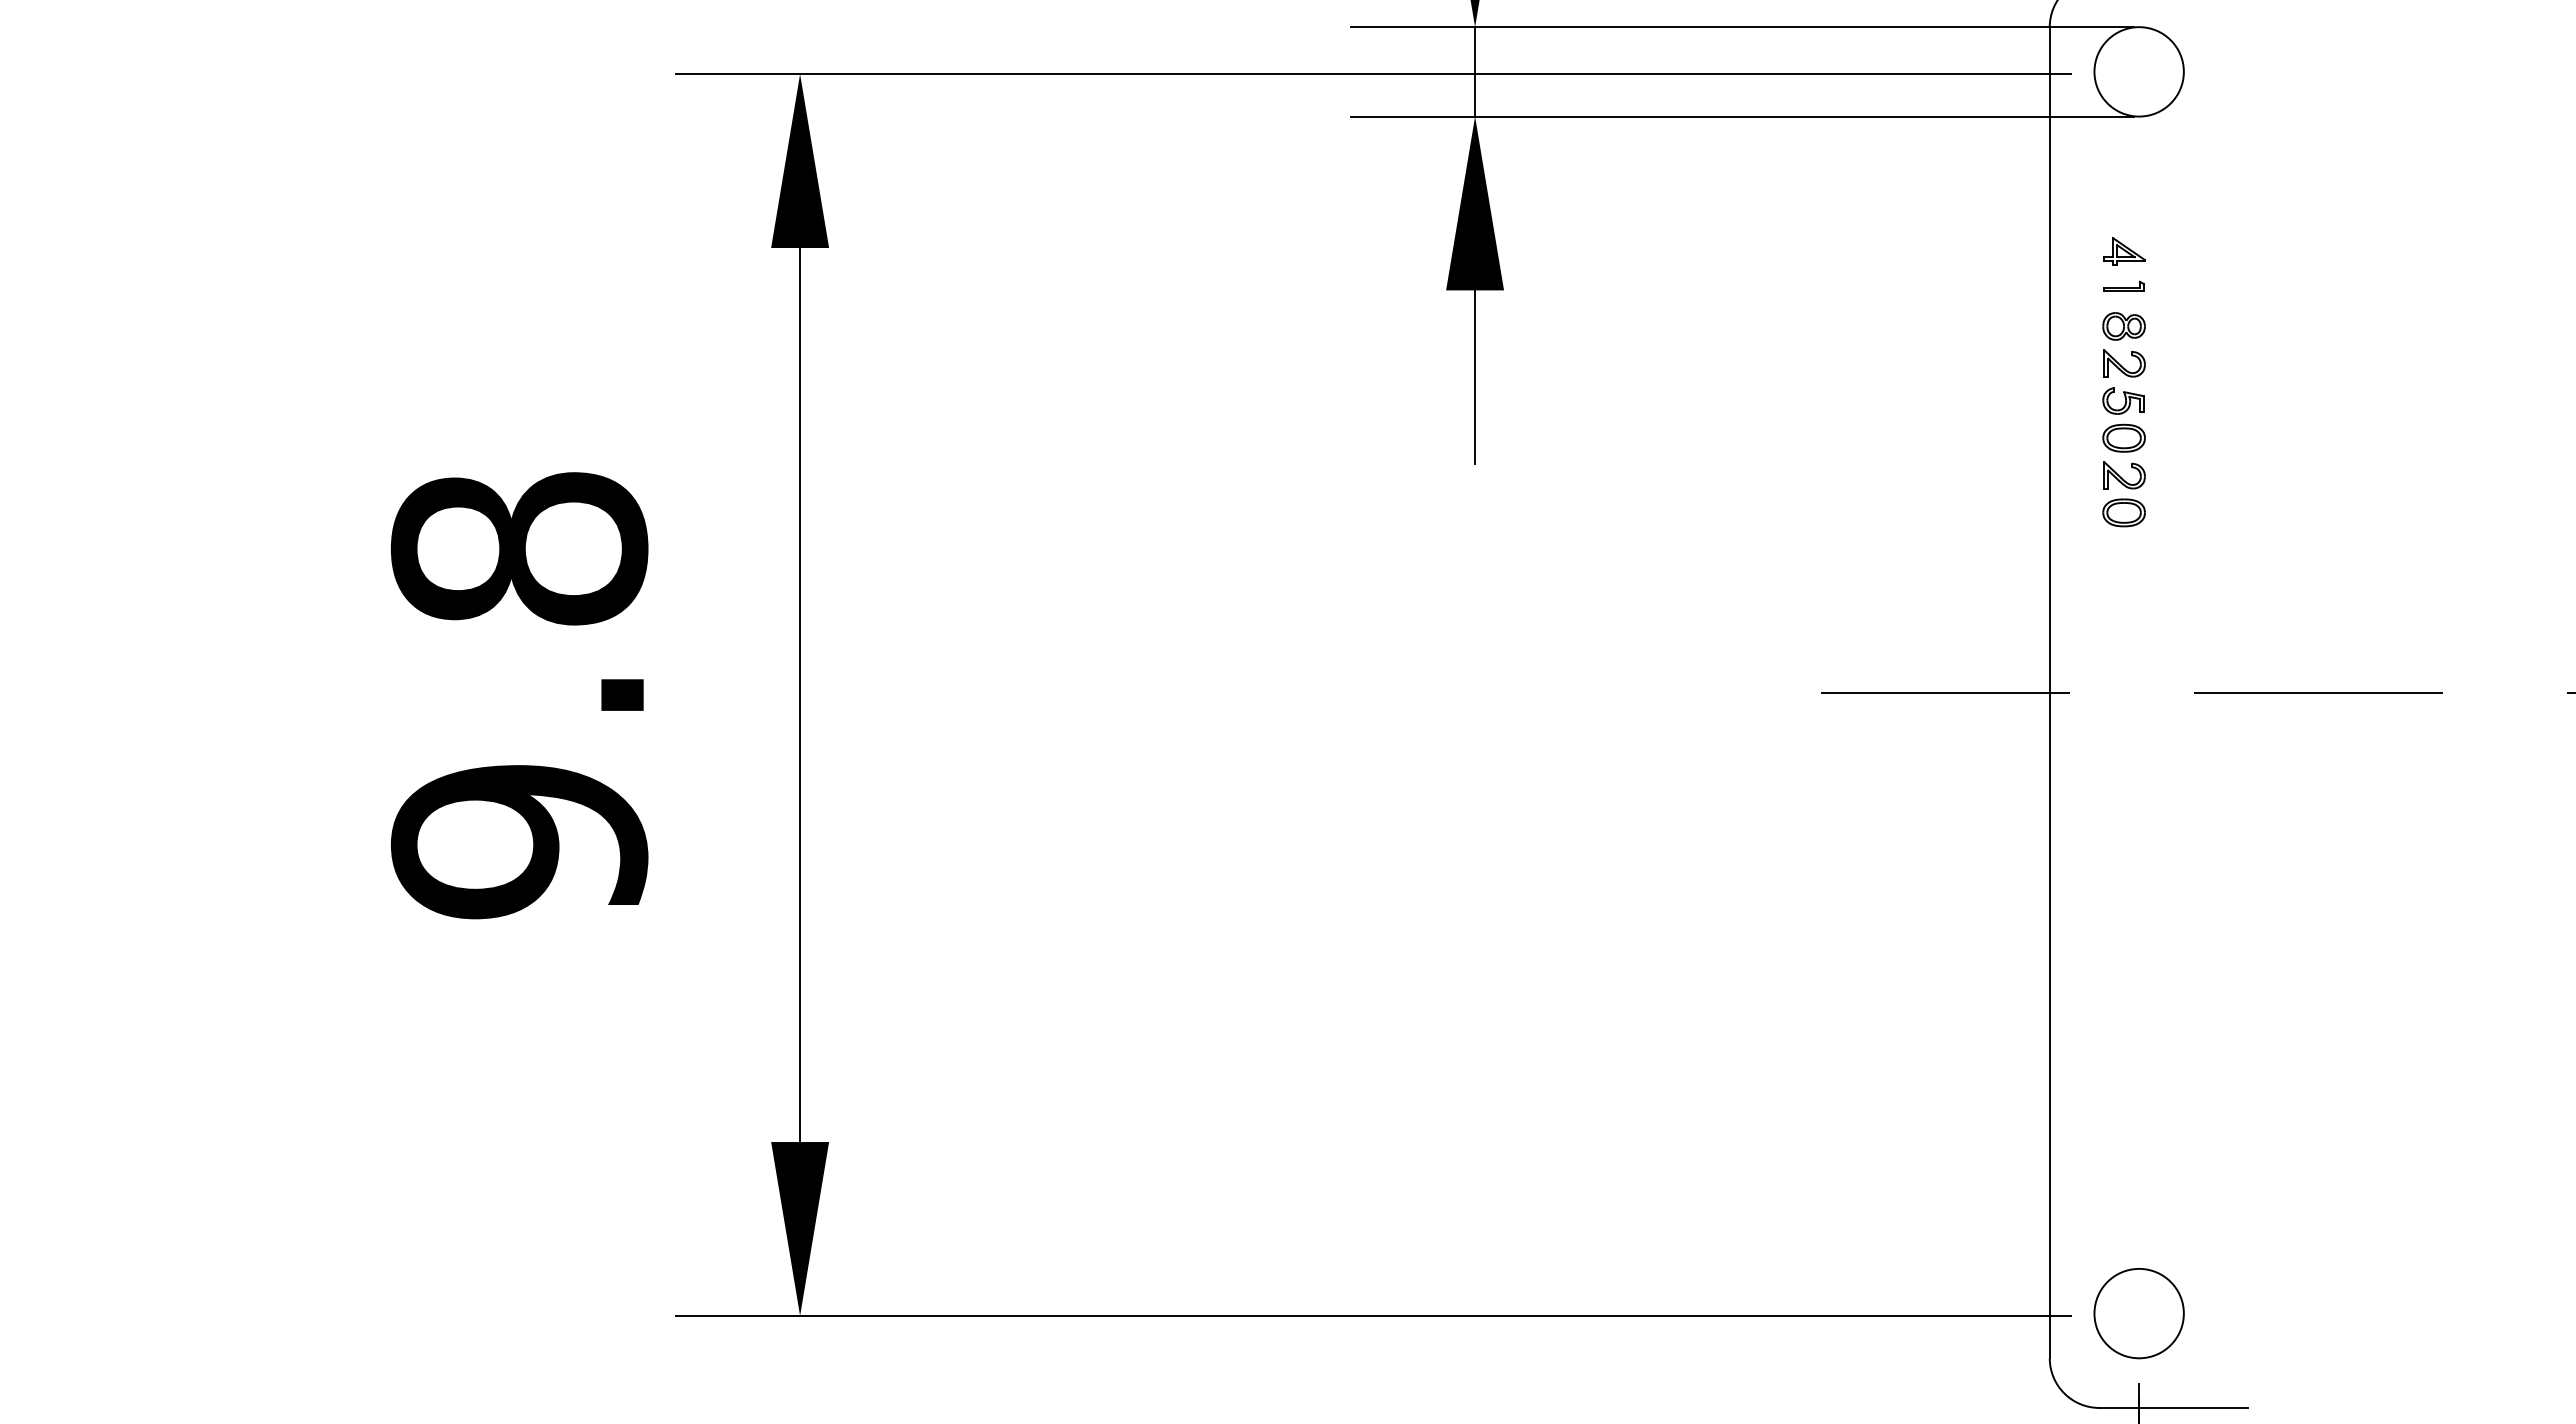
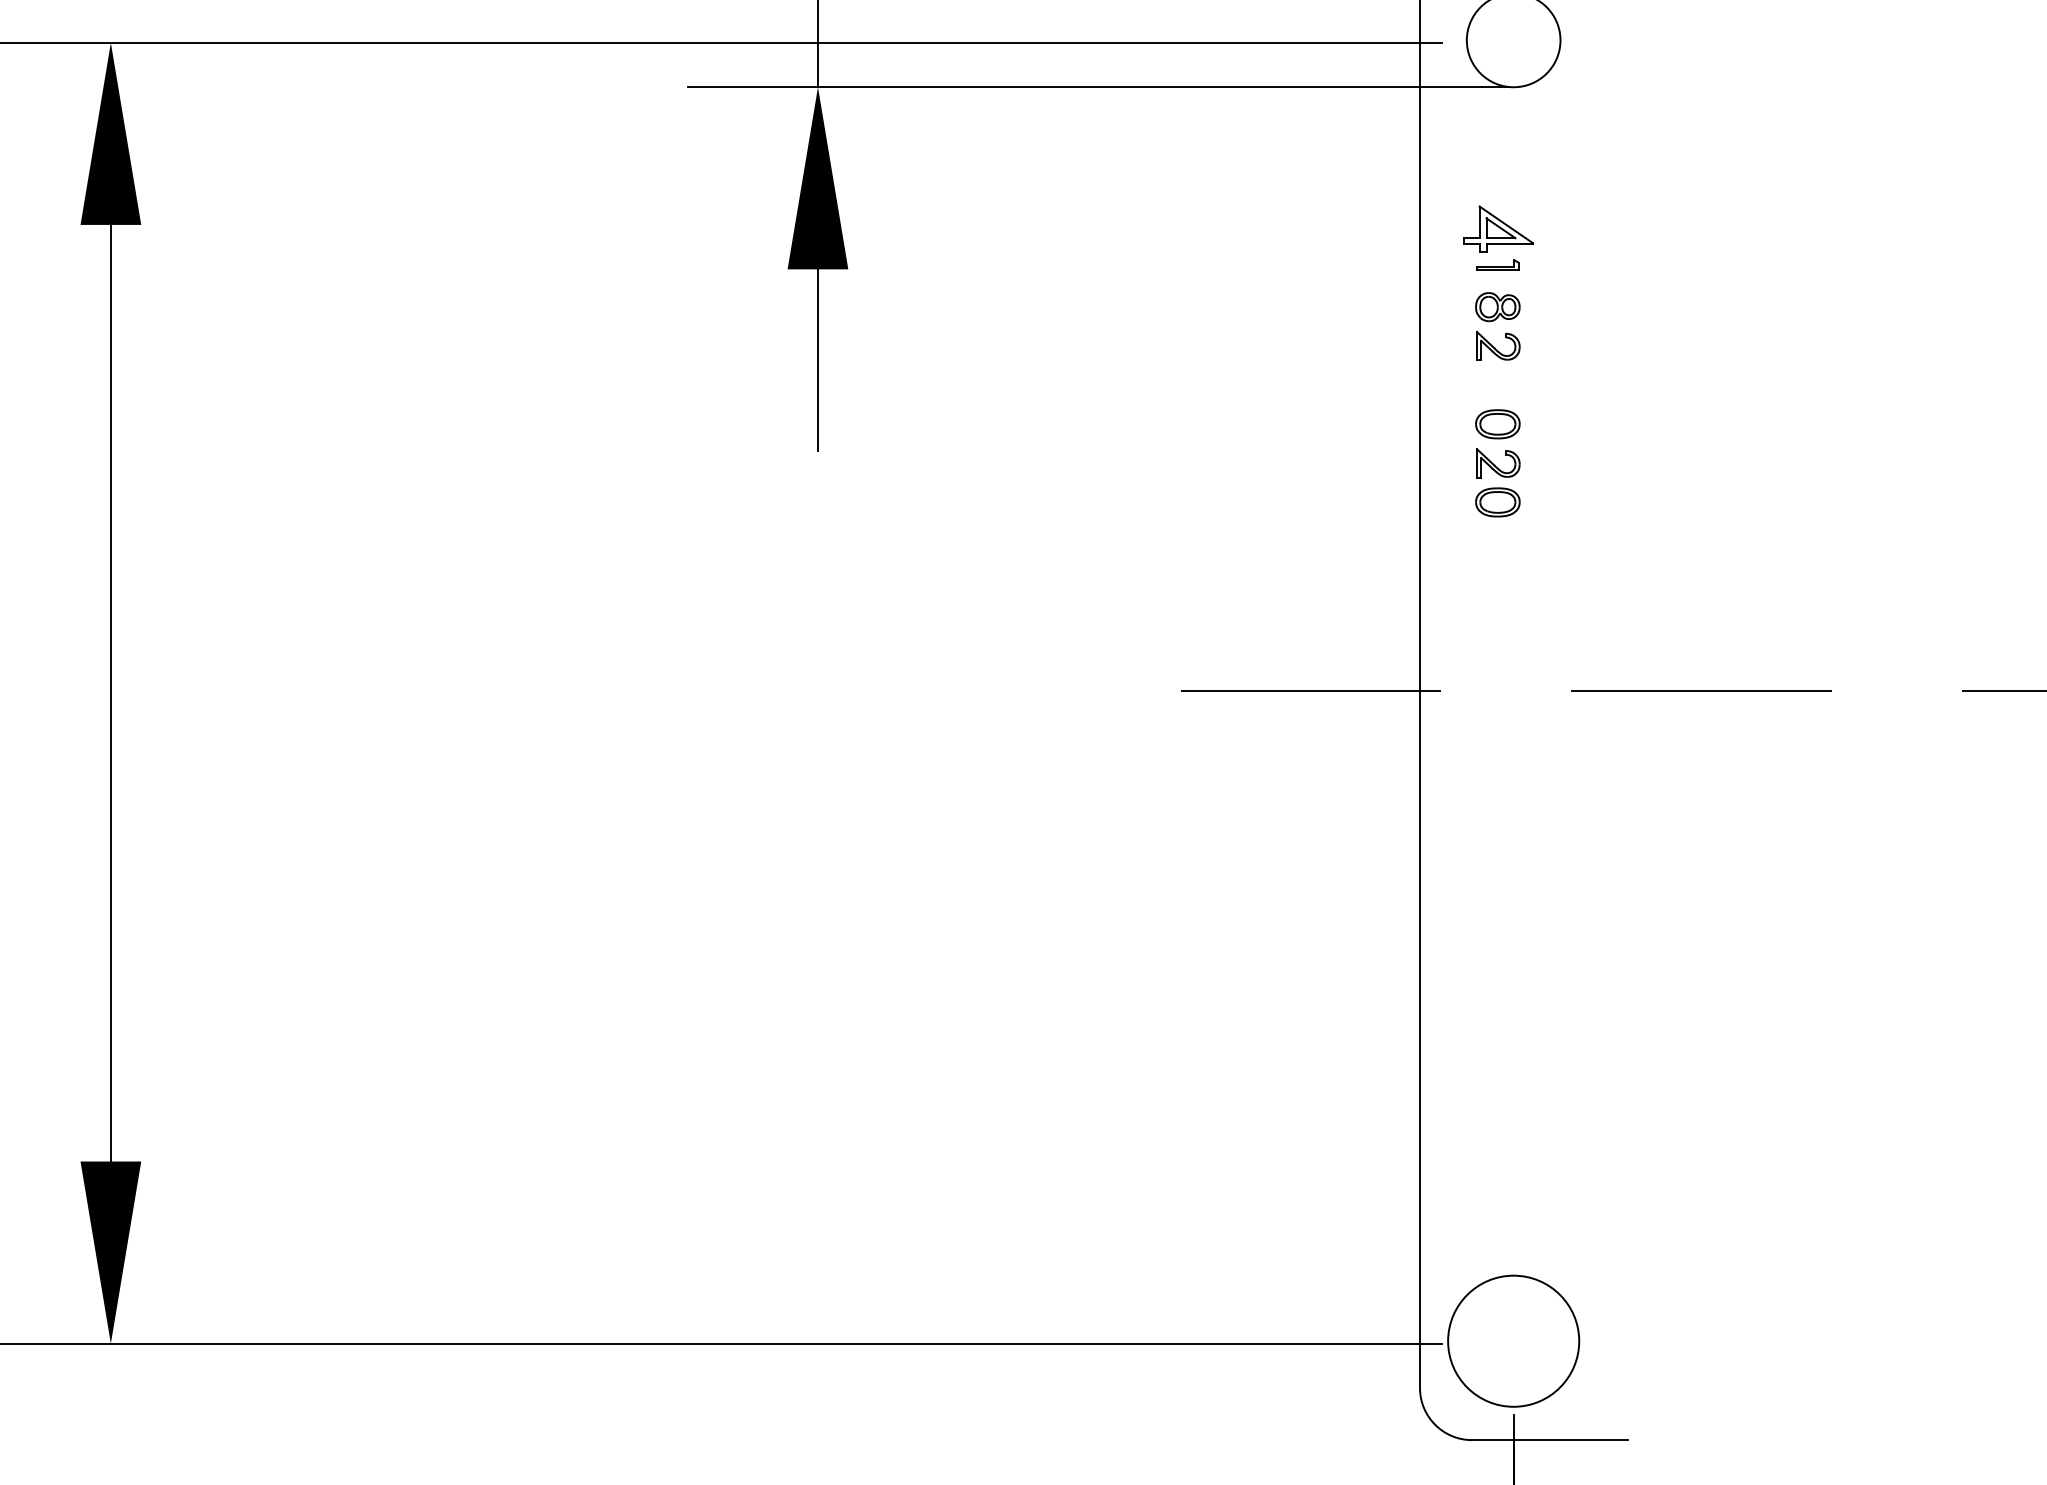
part: (2124, 251) -> (1498, 228), size x1.6
part: (2123, 400) -> (1497, 384), removed
circle: (2138, 1313) -> (1512, 1341), size x1.4

